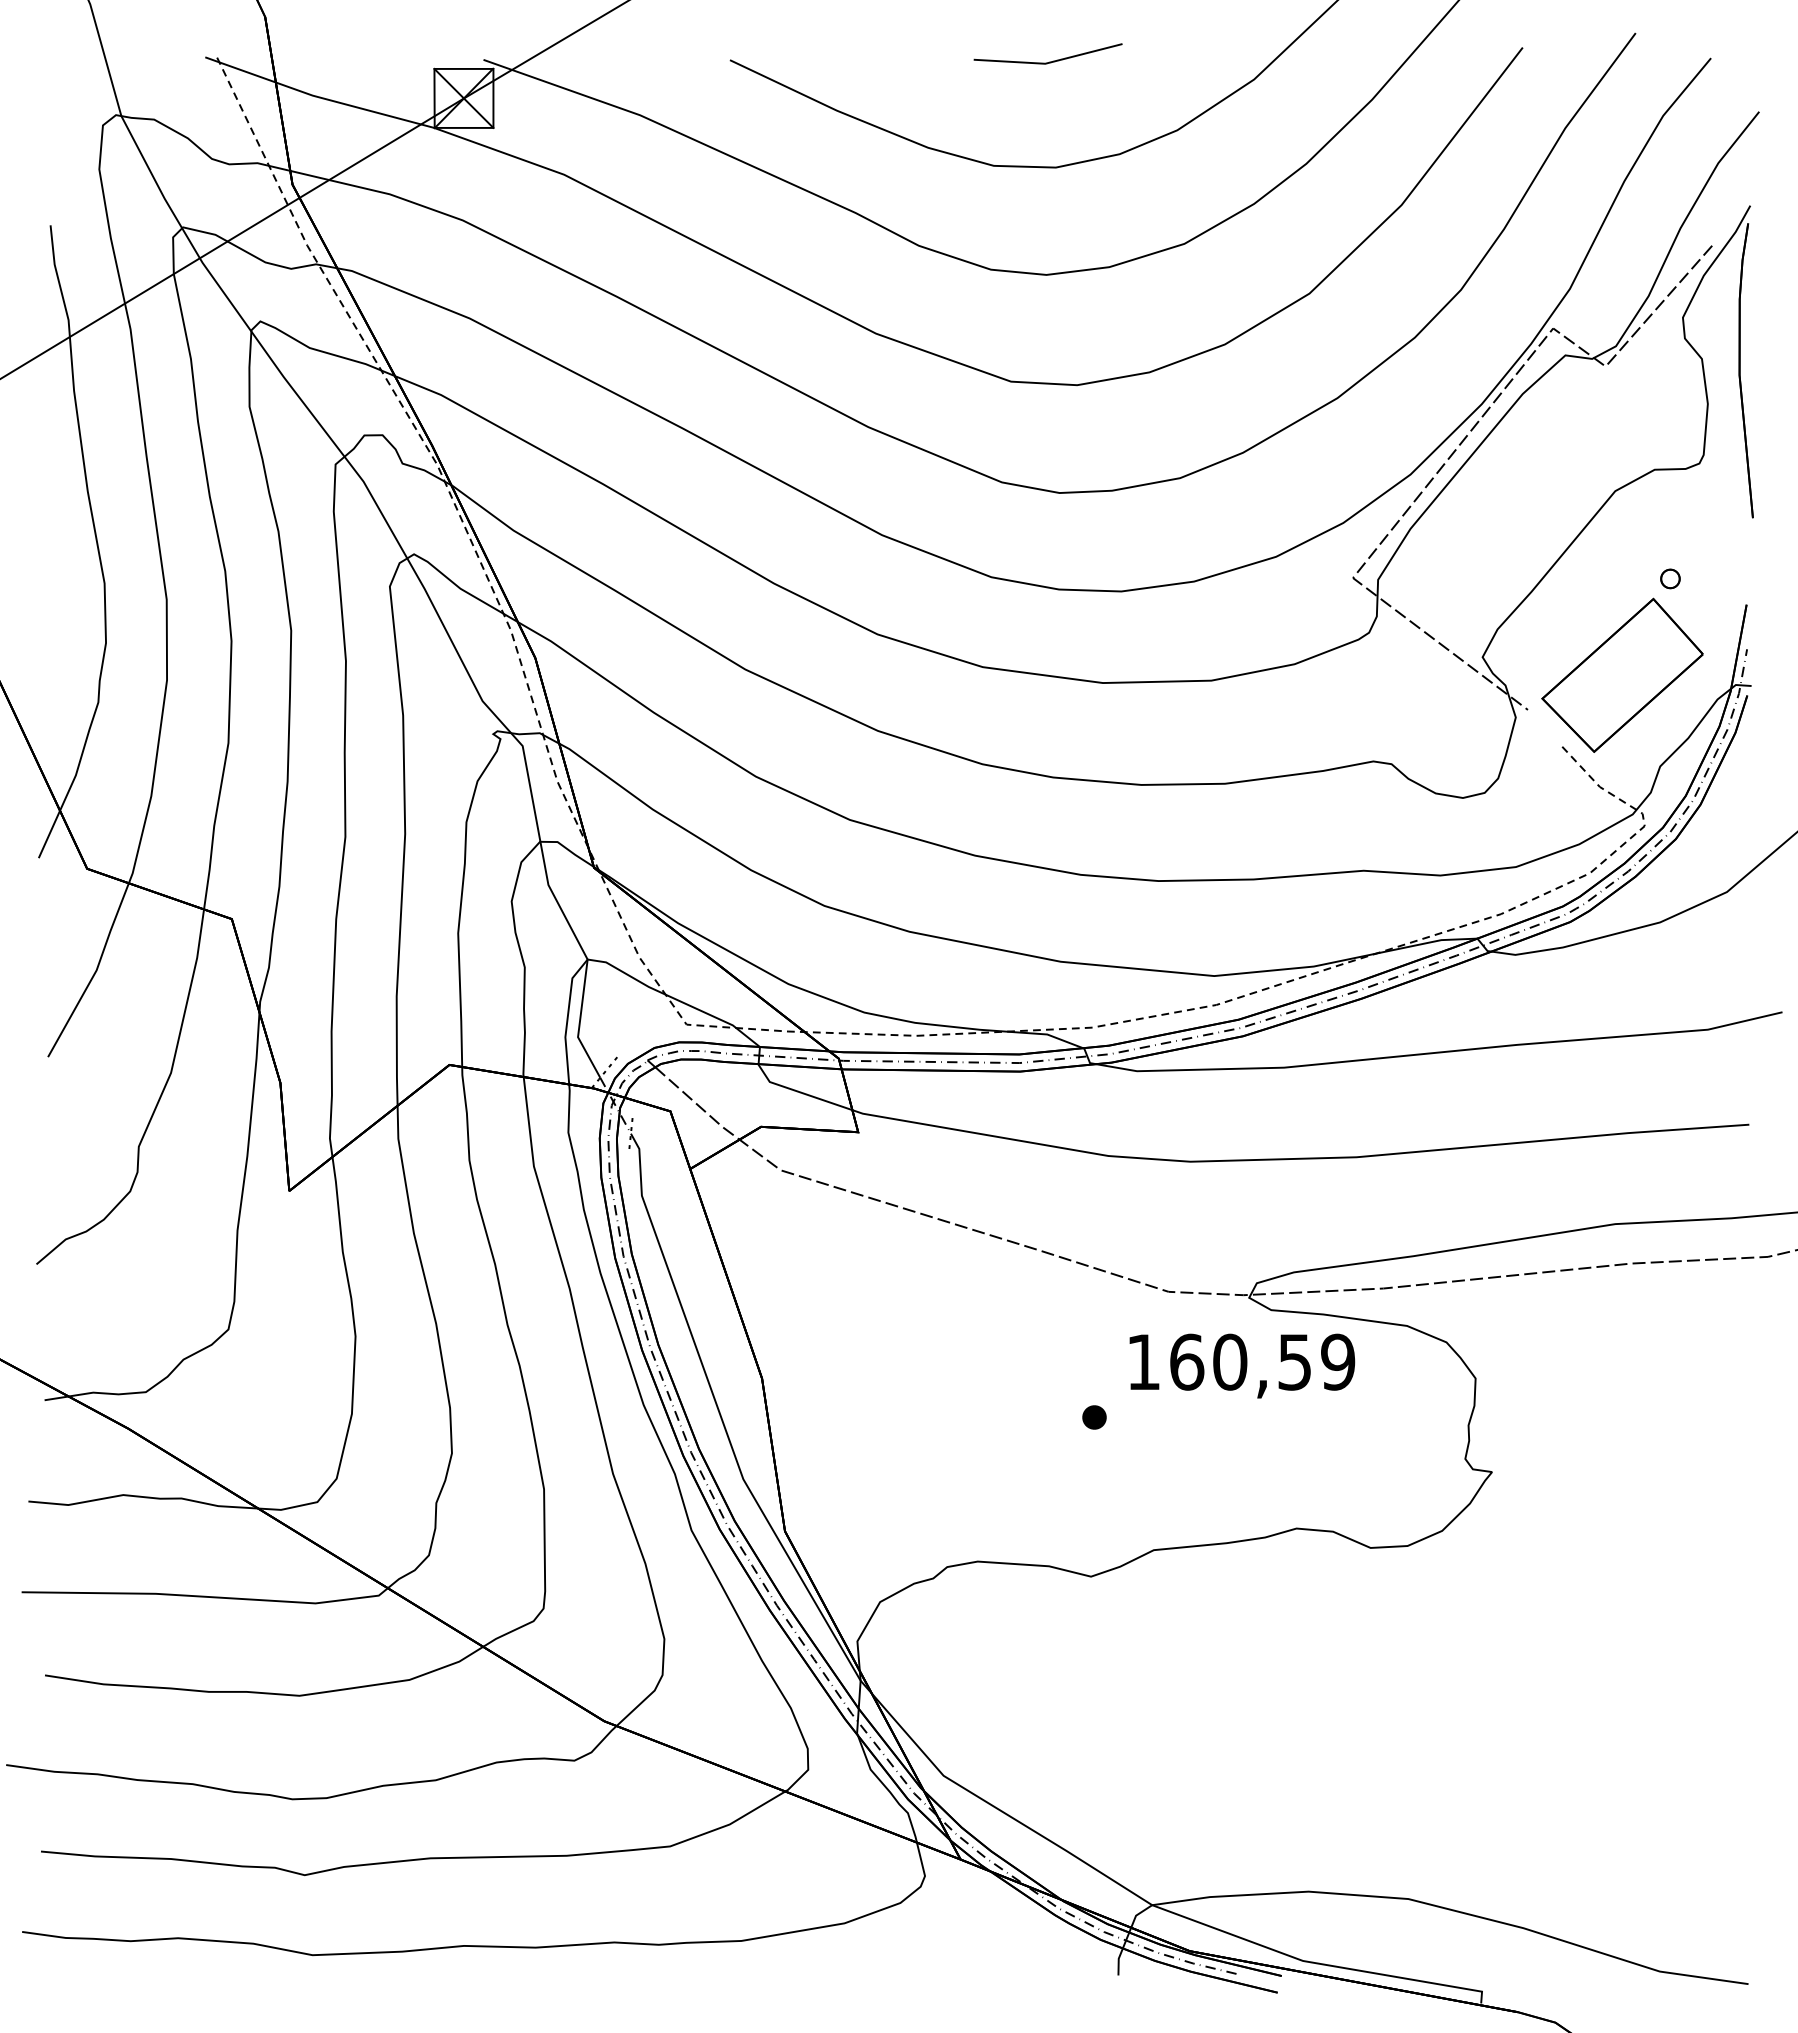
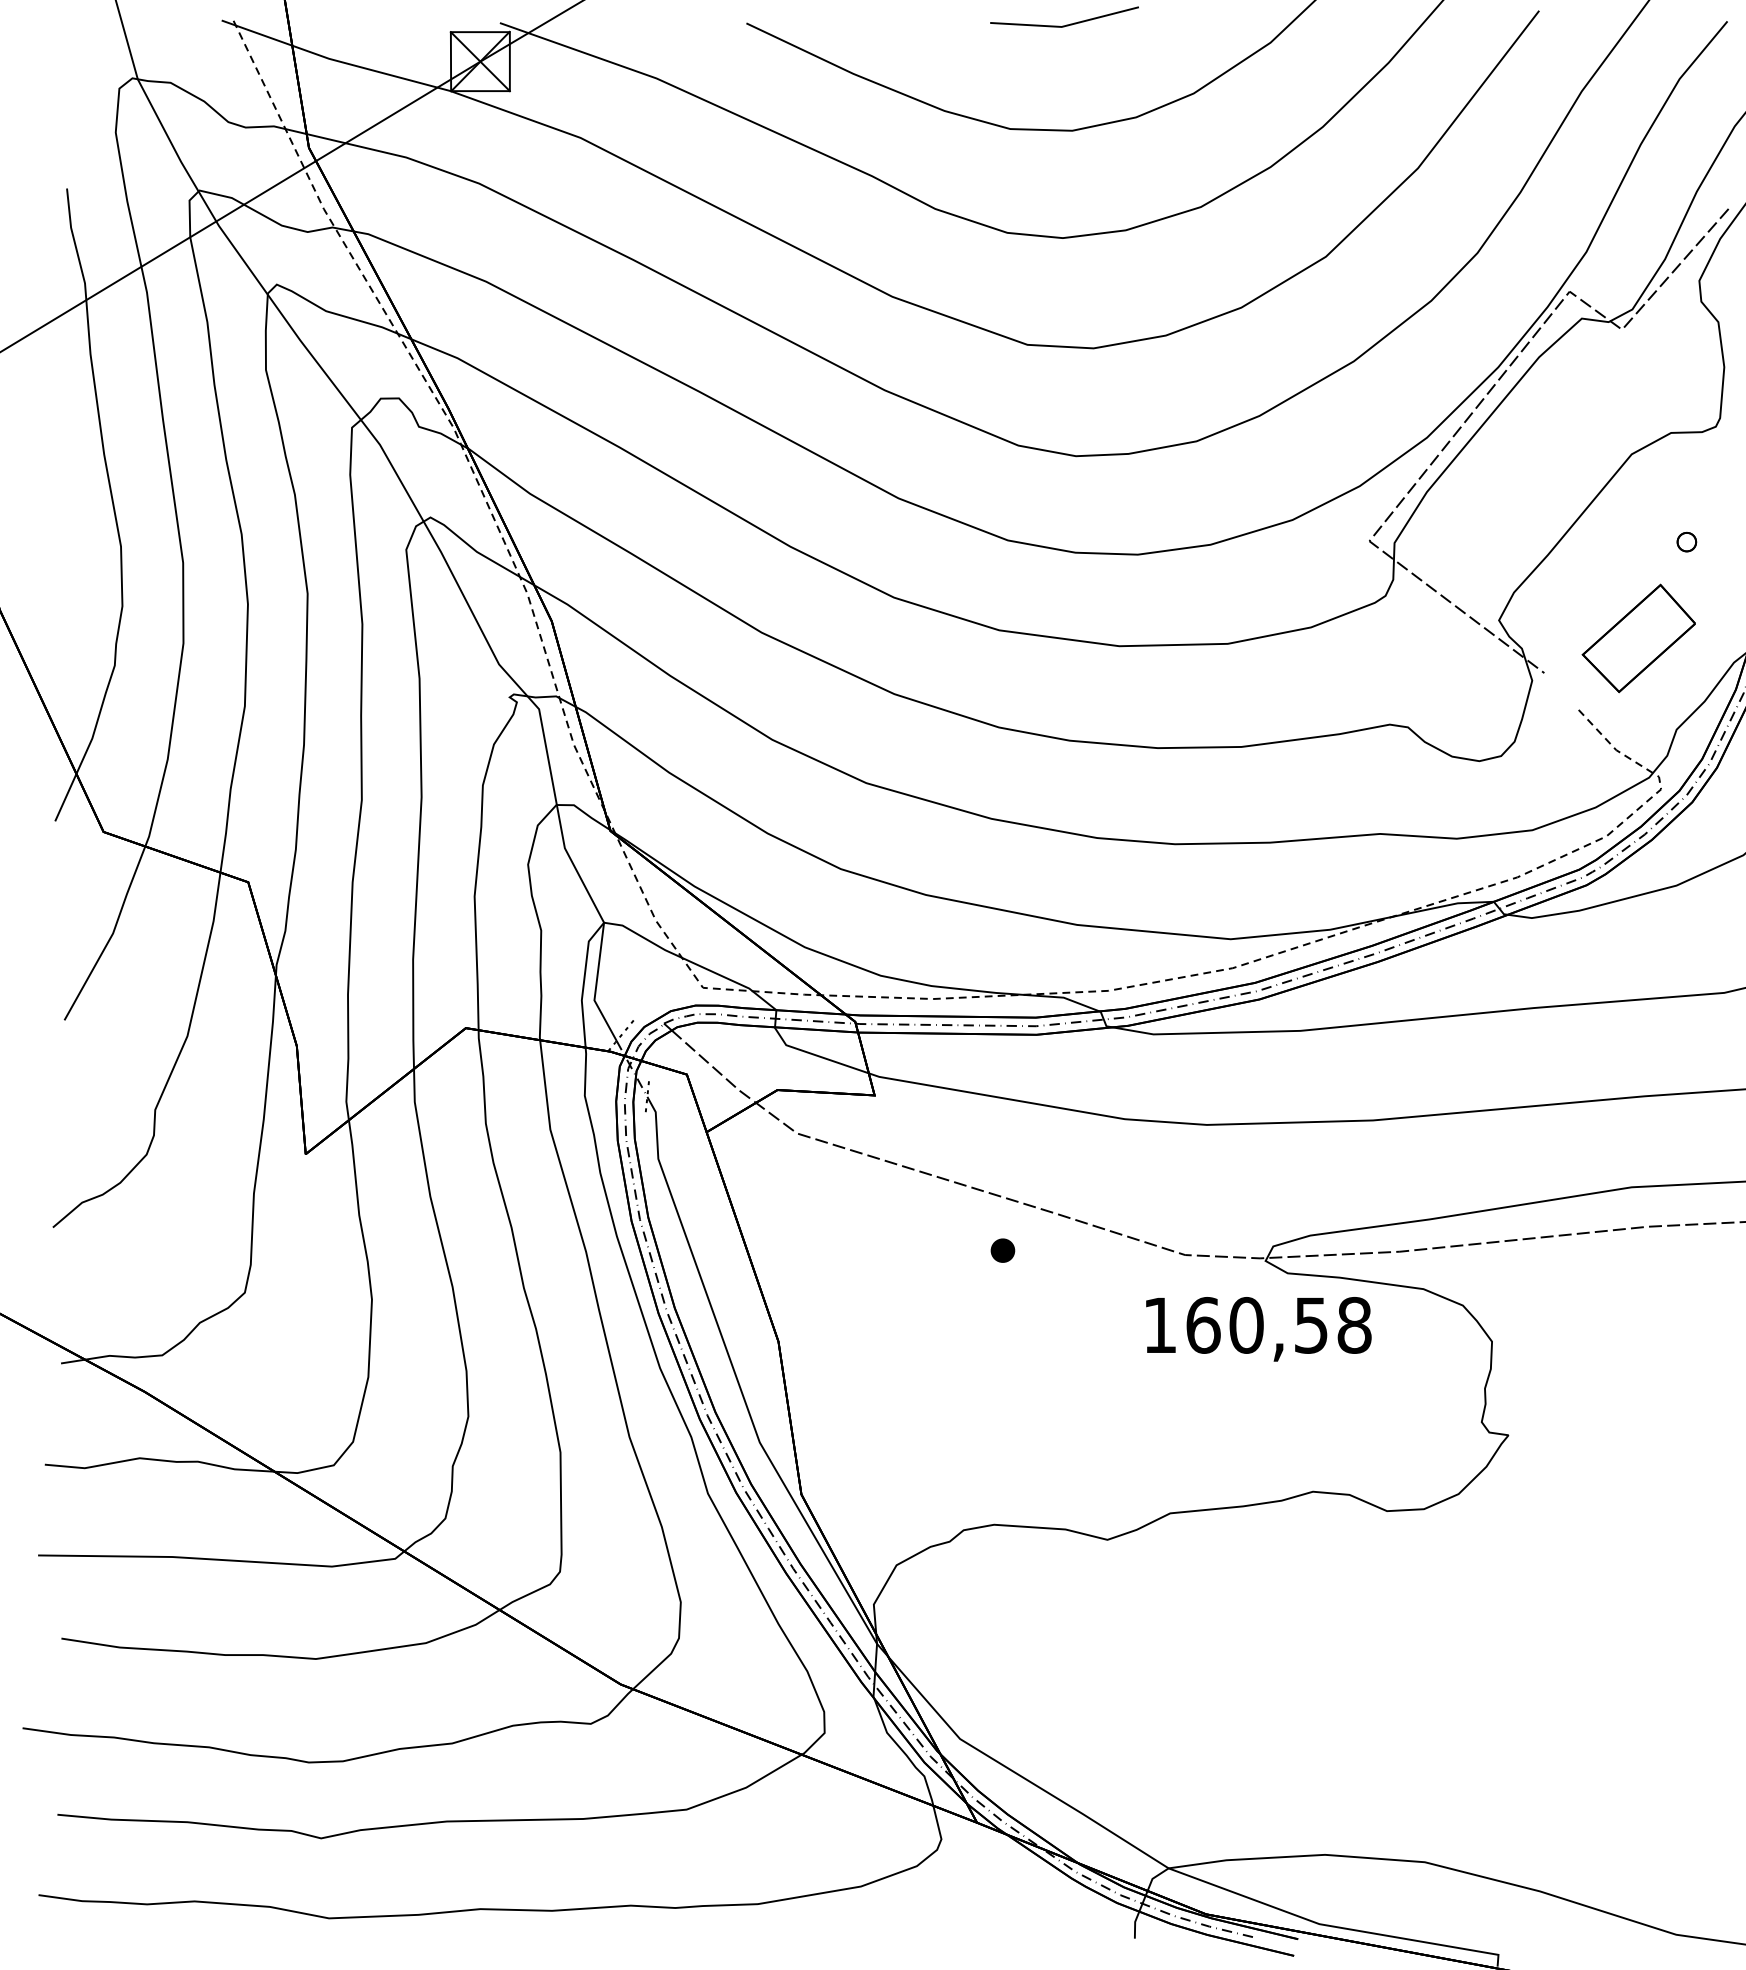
part: (1622, 674) -> (1638, 637), size x0.7
text: (1338, 1361) -> (1354, 1324), 160,59 -> 160,58
part: (1094, 1417) -> (1002, 1250), moved

